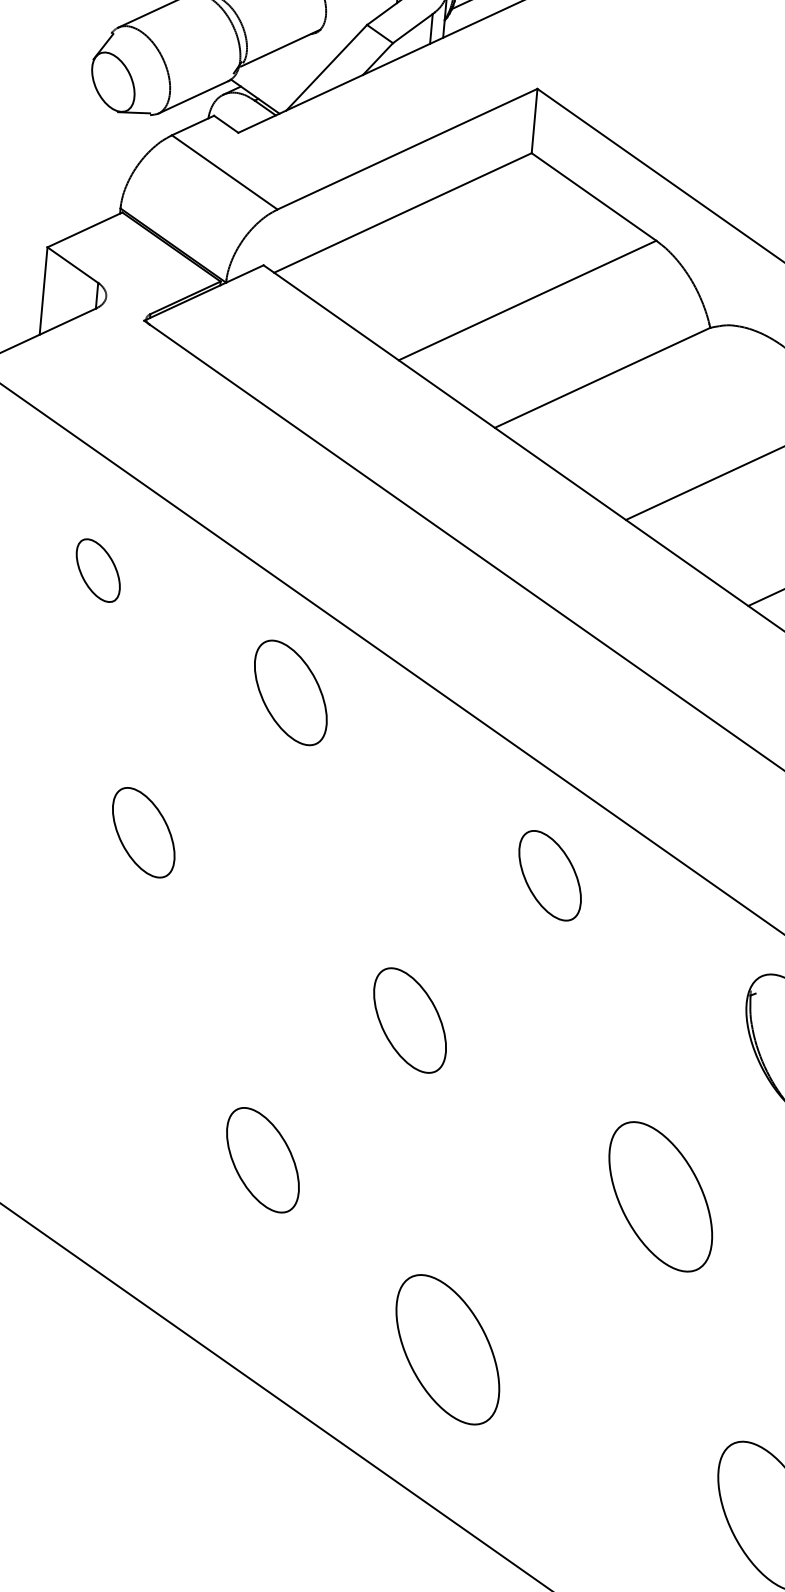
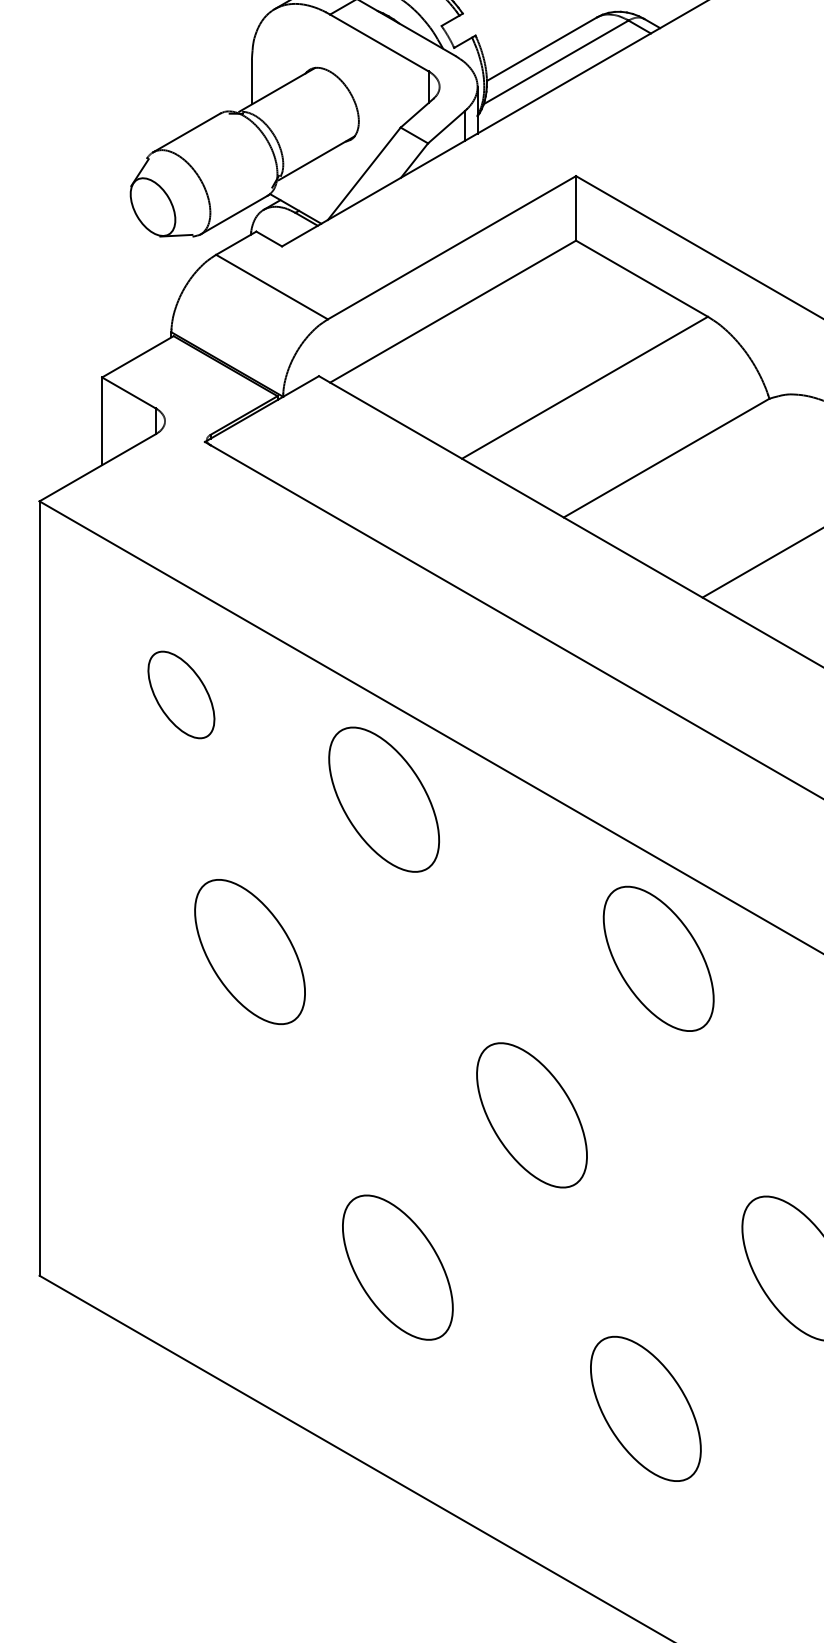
part: (98, 570) -> (181, 694), size x1.43
part: (290, 692) -> (383, 799), size x1.43
part: (143, 832) -> (249, 951), size x1.67
part: (550, 875) -> (658, 958), size x1.67
part: (409, 1020) -> (531, 1115), size x1.43
part: (262, 1160) -> (397, 1267), size x1.43
part: (447, 1349) -> (645, 1408), moved

